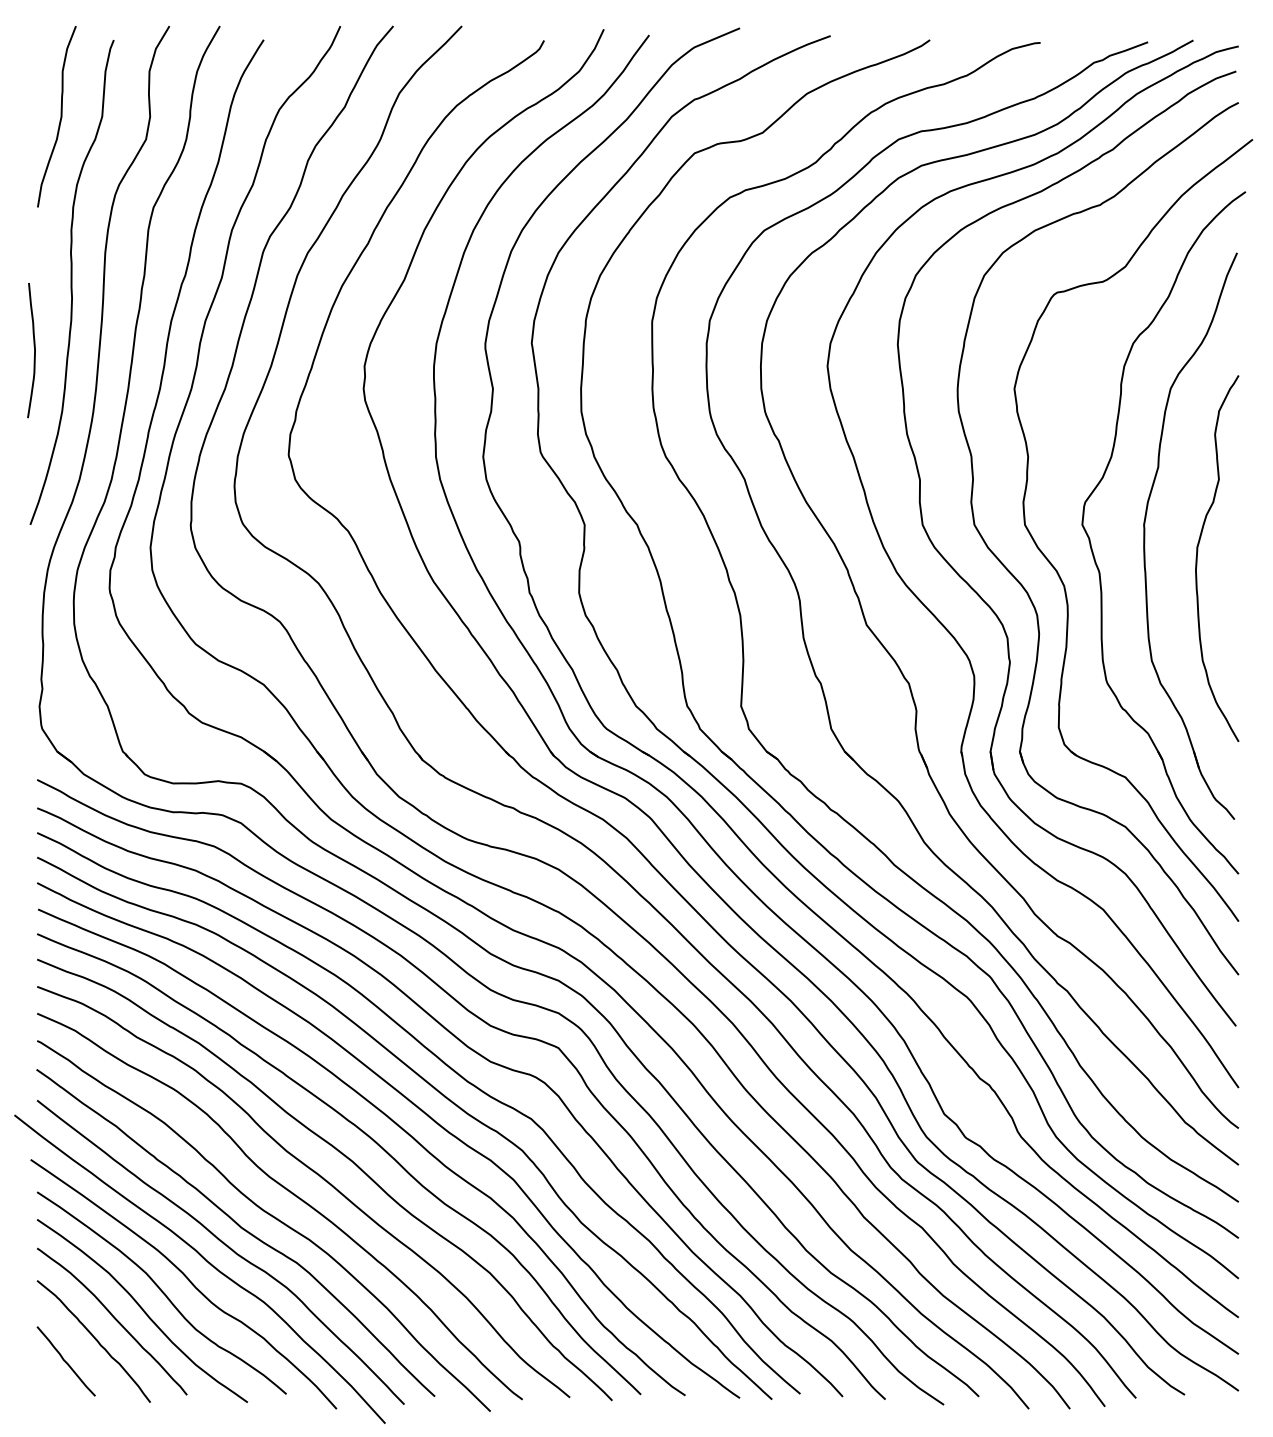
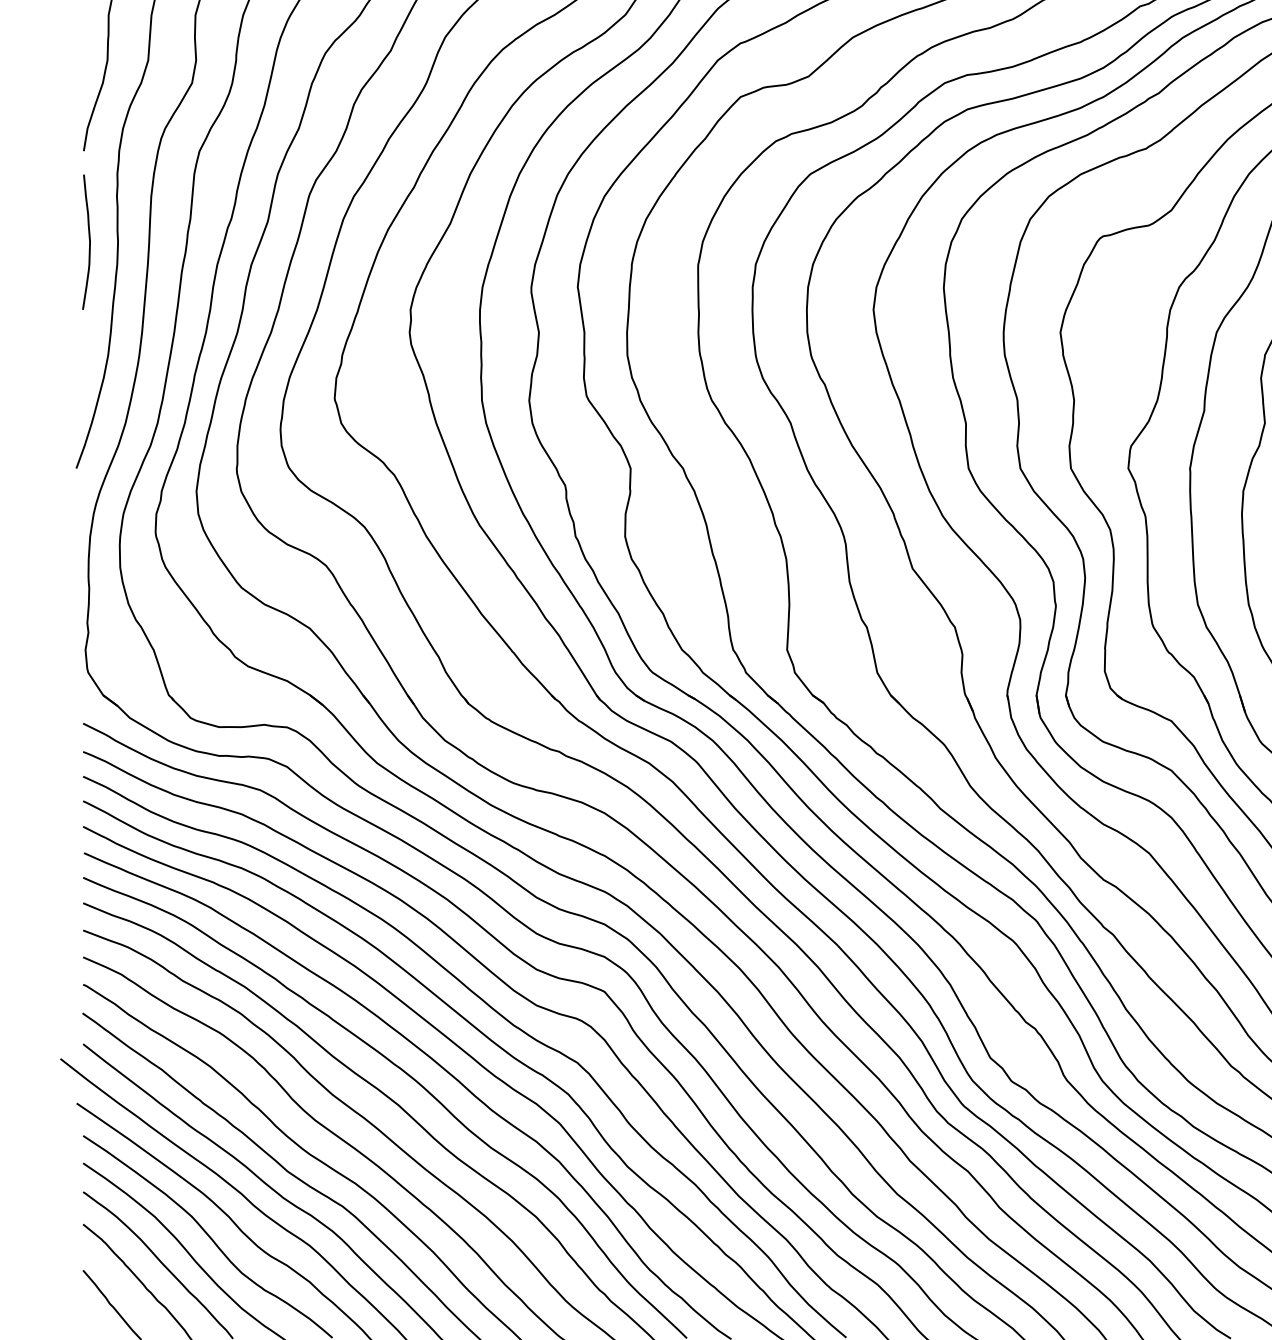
curve: (34, 350) -> (89, 242), moved

